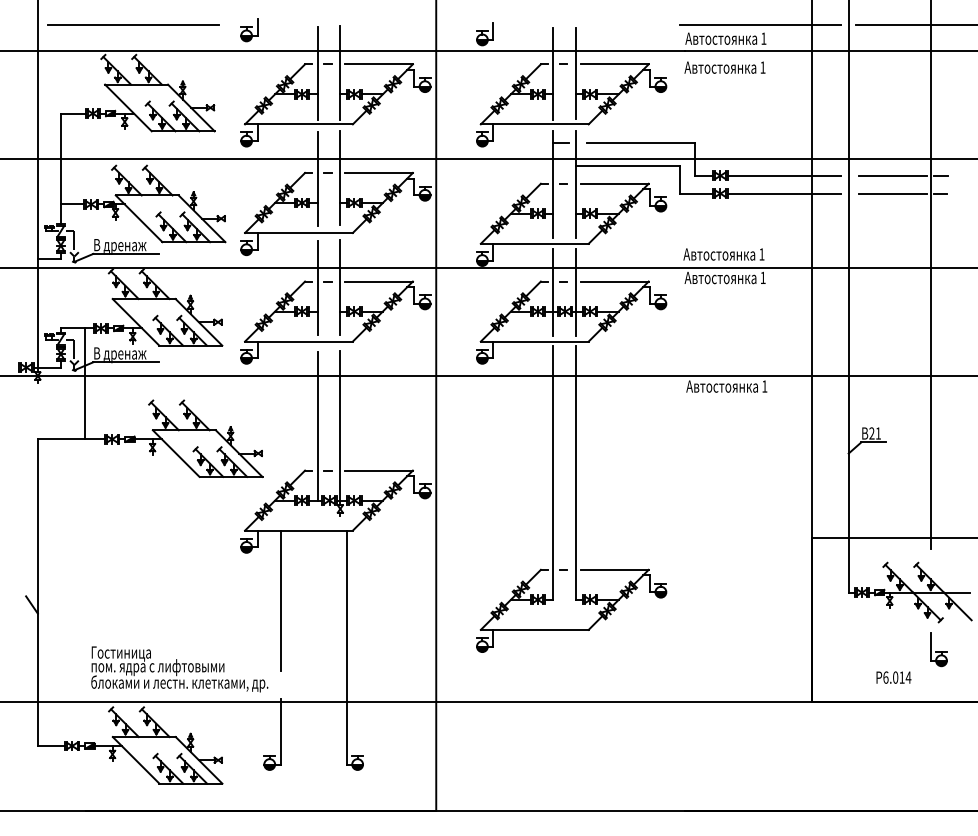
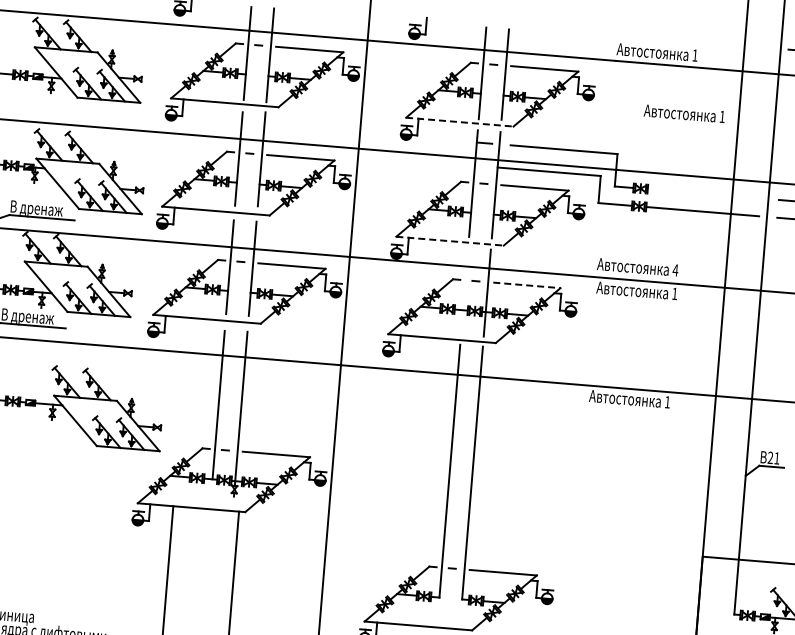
line: (759, 25) -> (691, 42), removed
text: (724, 67) -> (684, 113), moved
line: (534, 124) -> (459, 122), solid -> dashed
line: (783, 175) -> (703, 193), removed
line: (534, 243) -> (449, 240), solid -> dashed
text: (761, 254) -> (675, 270), 1 -> 4
line: (614, 281) -> (526, 285), solid -> dashed
line: (553, 292) -> (464, 291), removed

